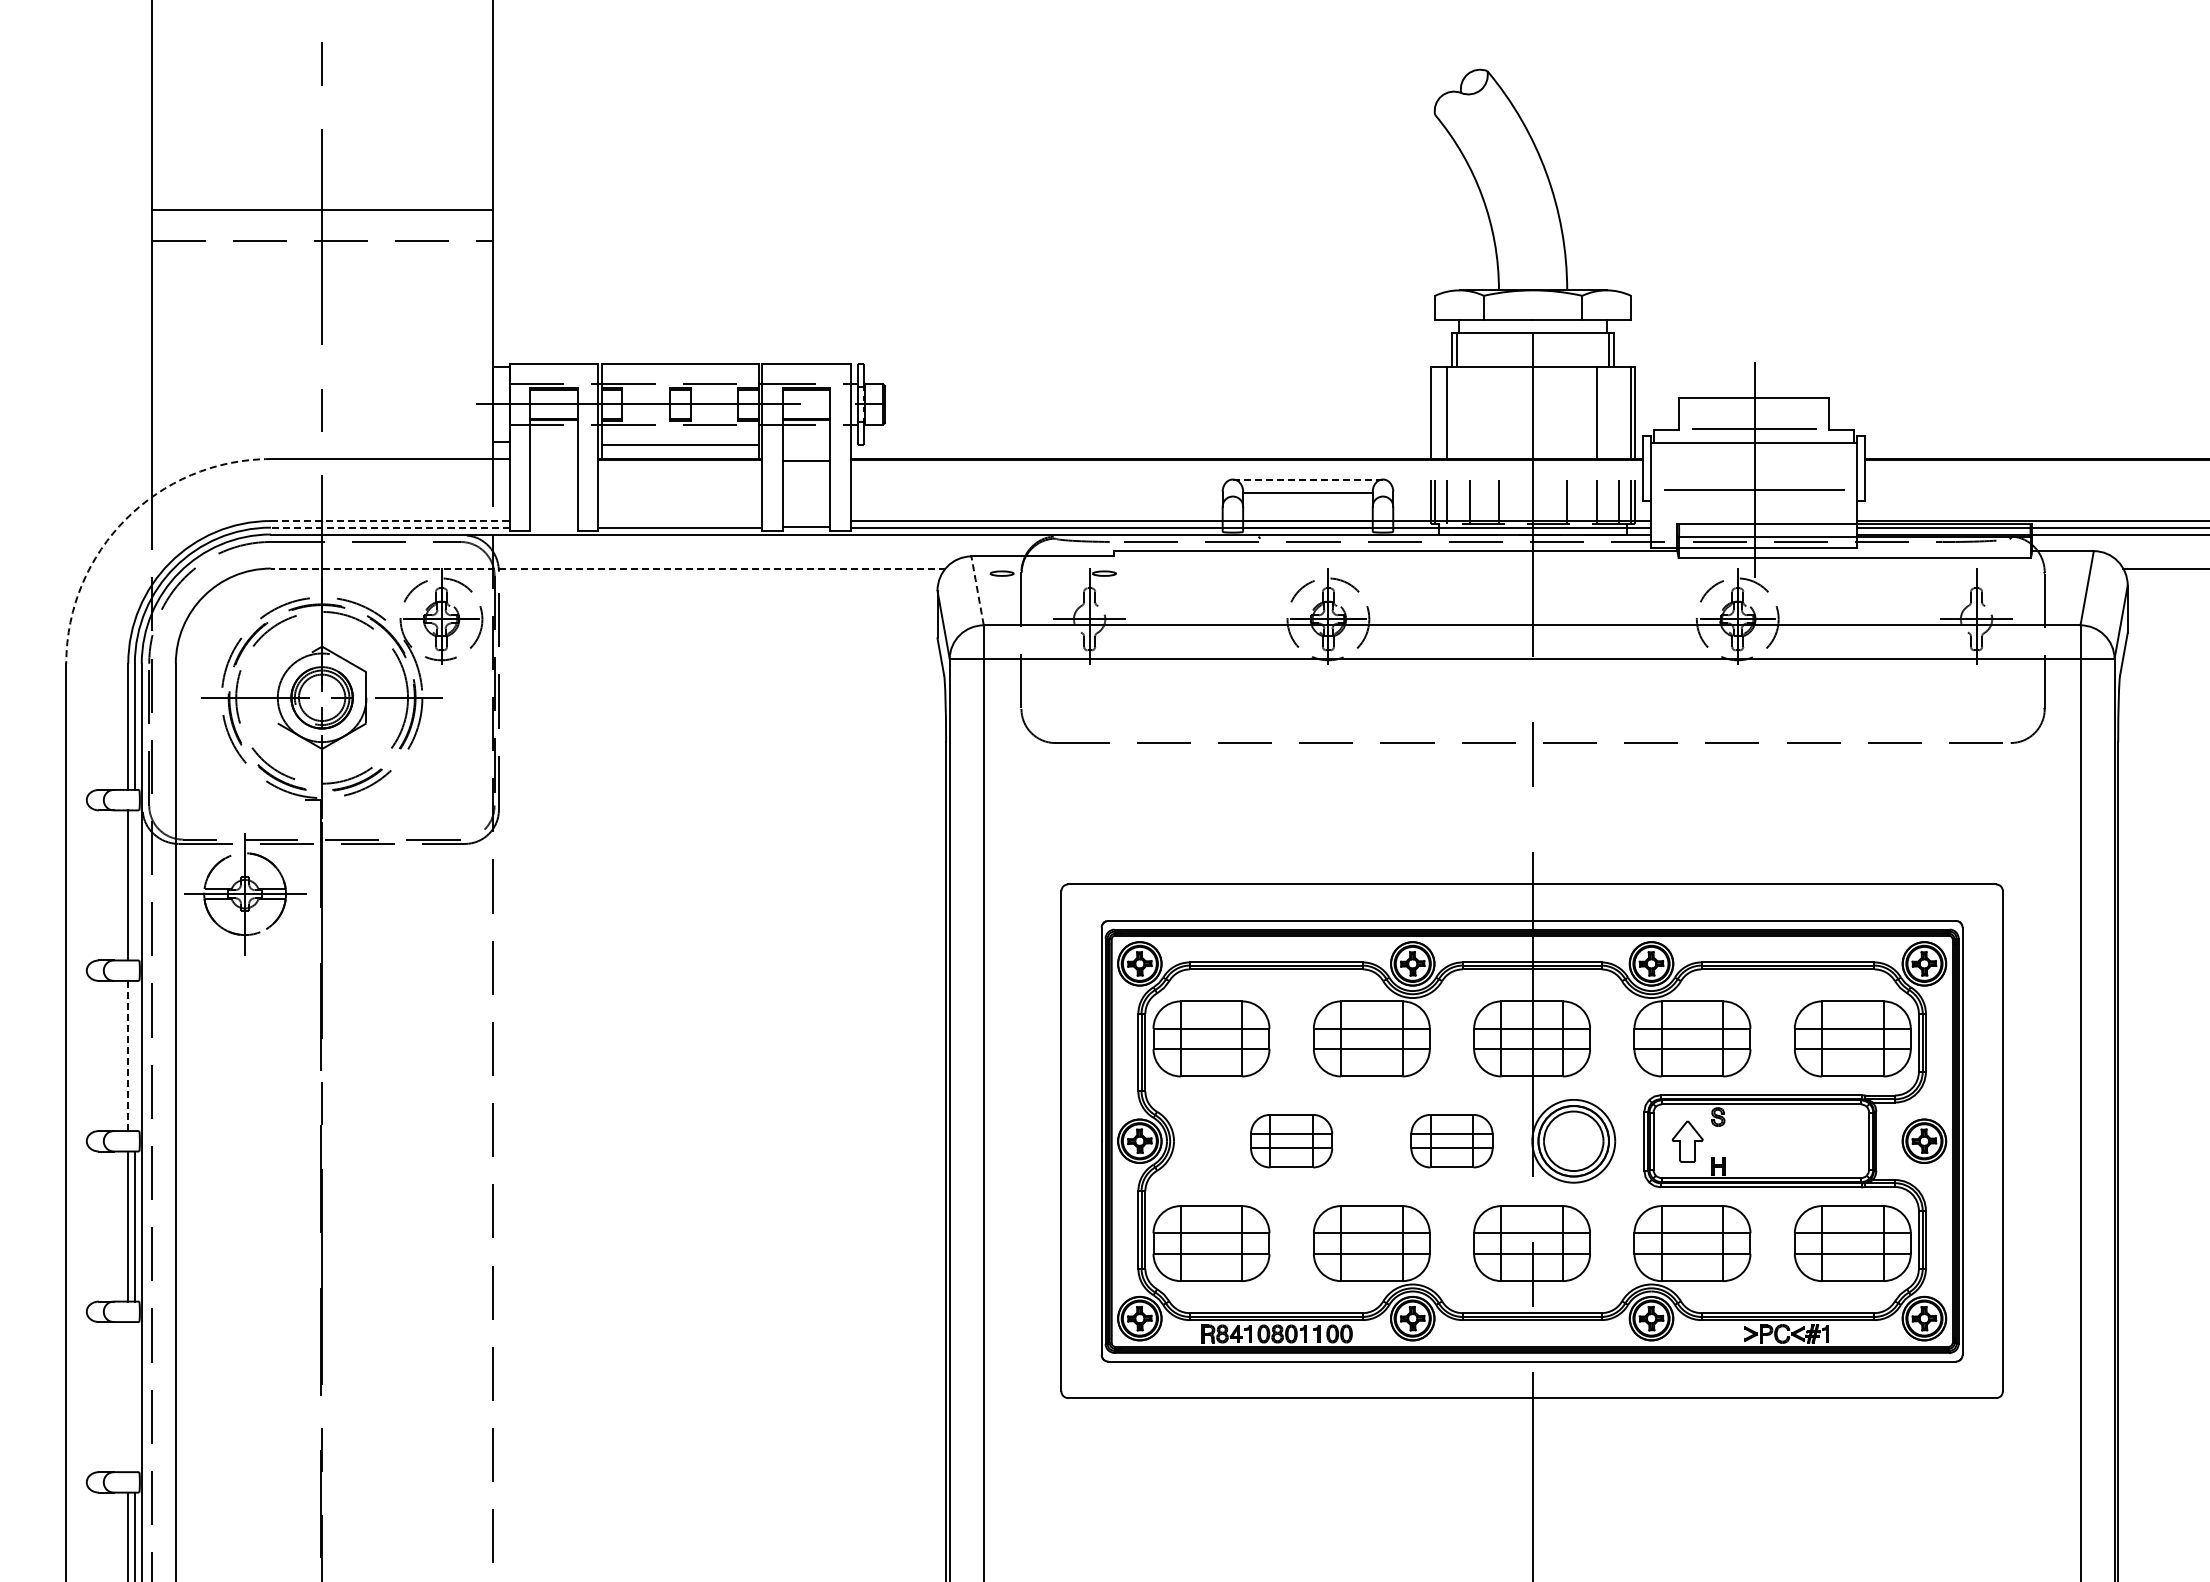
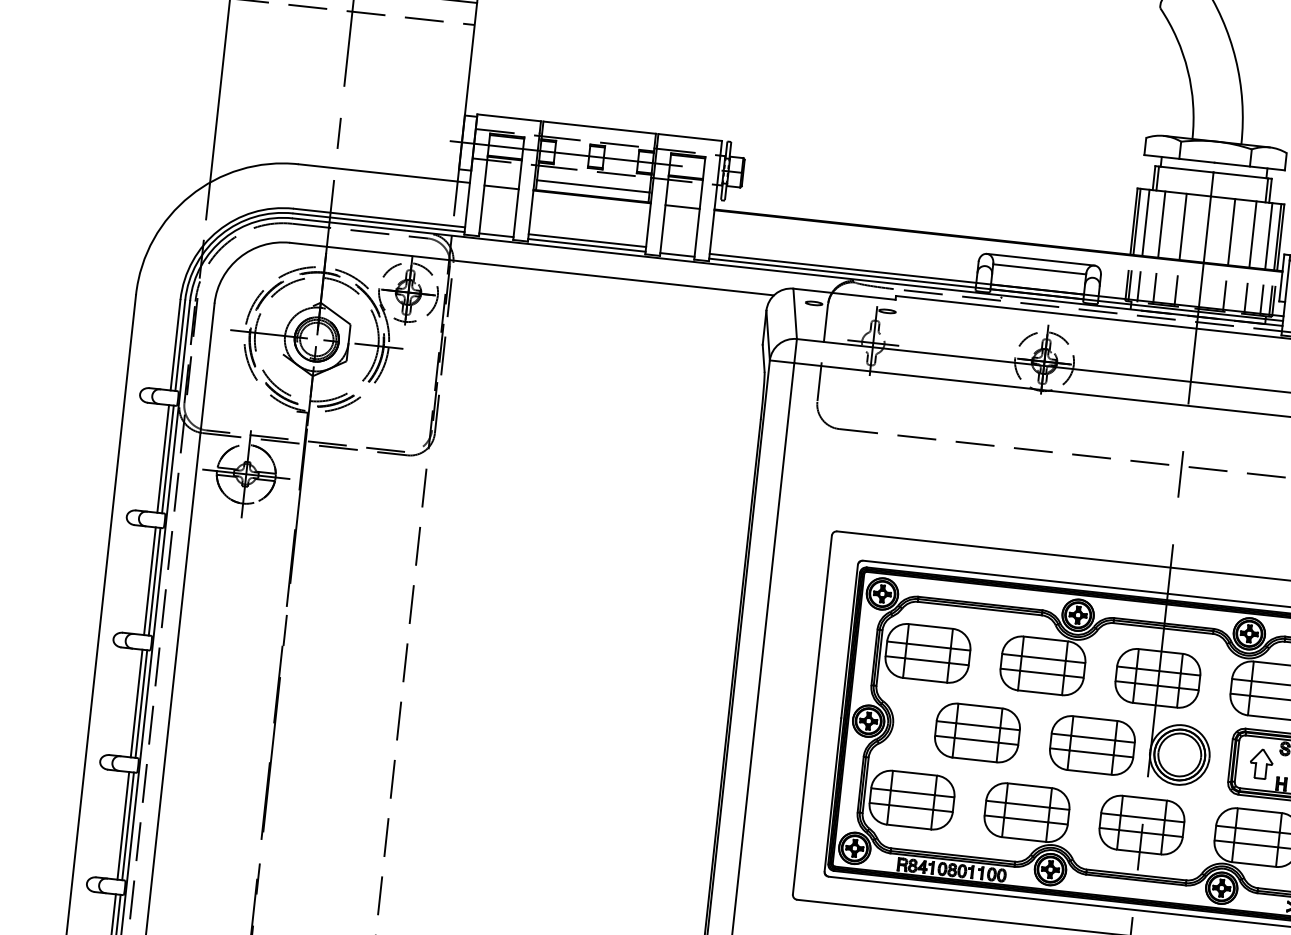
line: (1434, 412) -> (1136, 221), added
line: (1469, 412) -> (1161, 224), added
line: (1499, 412) -> (1183, 226), added
line: (1566, 412) -> (1231, 231), added
line: (1618, 412) -> (1268, 235), added
line: (553, 460) -> (501, 187), added
line: (1308, 479) -> (1041, 259), dashed -> solid
arc: (126, 518) -> (190, 195), dashed -> solid
line: (390, 521) -> (379, 218), dashed -> solid
line: (680, 521) -> (587, 240), added
line: (389, 527) -> (378, 222), dashed -> solid
line: (553, 527) -> (495, 235), added
line: (607, 568) -> (531, 268), dashed -> solid
line: (977, 590) -> (795, 313), dashed -> solid
line: (134, 885) -> (167, 459), added
line: (128, 1055) -> (150, 580), dashed -> solid
line: (134, 1055) -> (154, 581), added
part: (1291, 1140) -> (977, 732), size x1.43
part: (1451, 1140) -> (1092, 744), size x1.43
line: (128, 1397) -> (123, 826), added
line: (134, 1397) -> (127, 826), added

